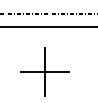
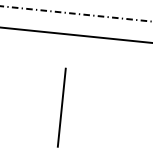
line: (44, 72) -> (60, 107), removed

